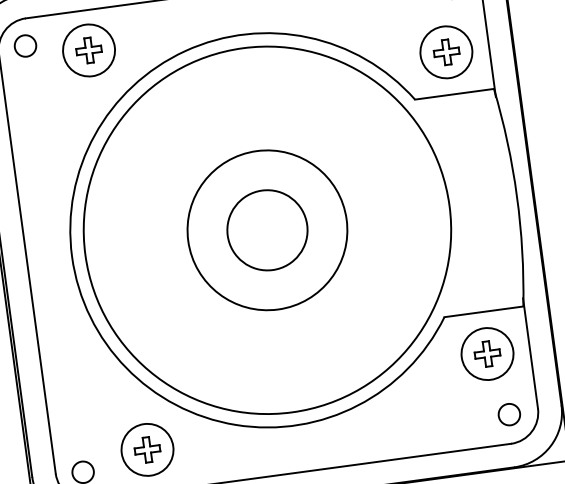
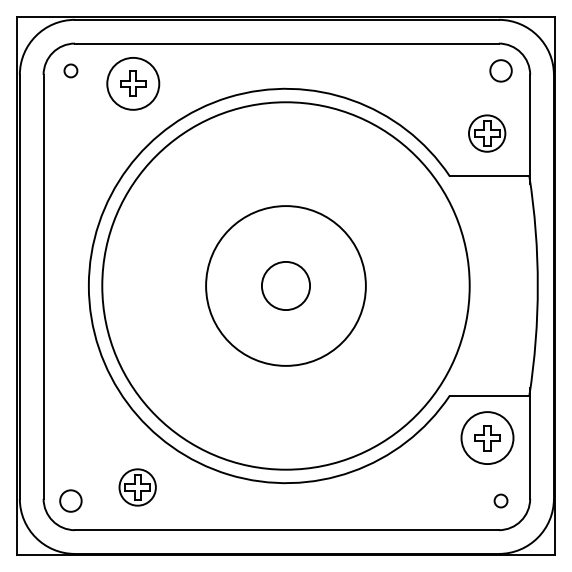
circle: (25, 45) -> (70, 70), size x0.6
circle: (446, 52) -> (487, 133), size x0.7
circle: (266, 229) -> (285, 285), size x0.6
circle: (508, 414) -> (500, 500), size x0.6
circle: (147, 449) -> (137, 487), size x0.7

